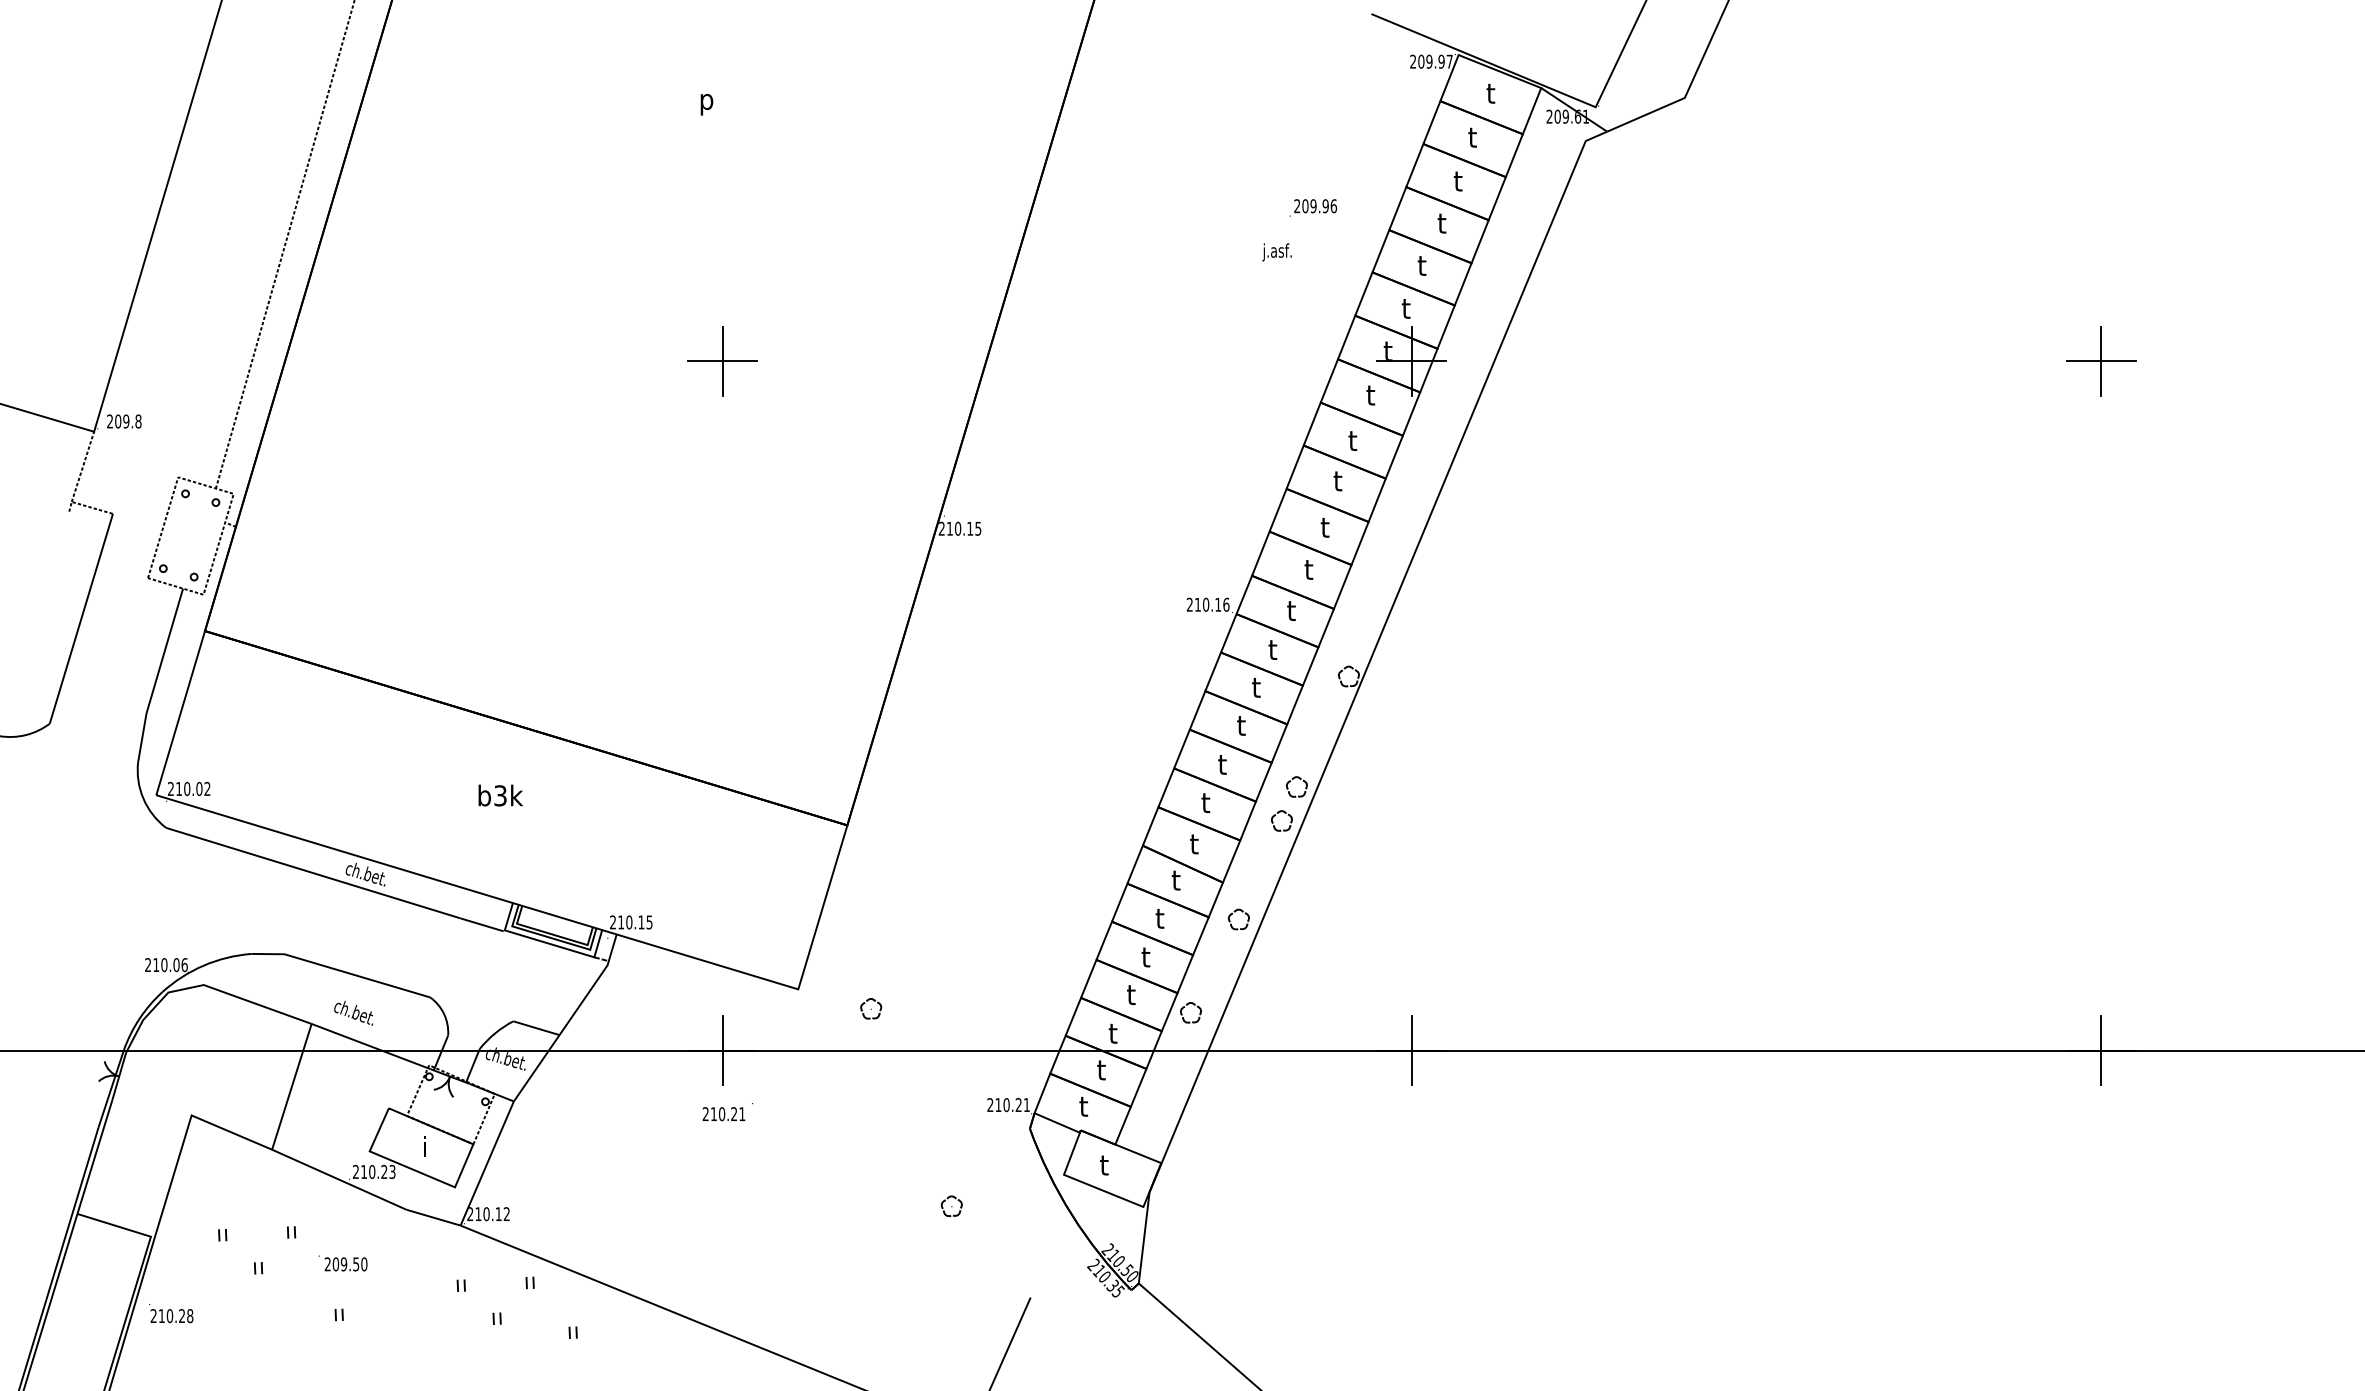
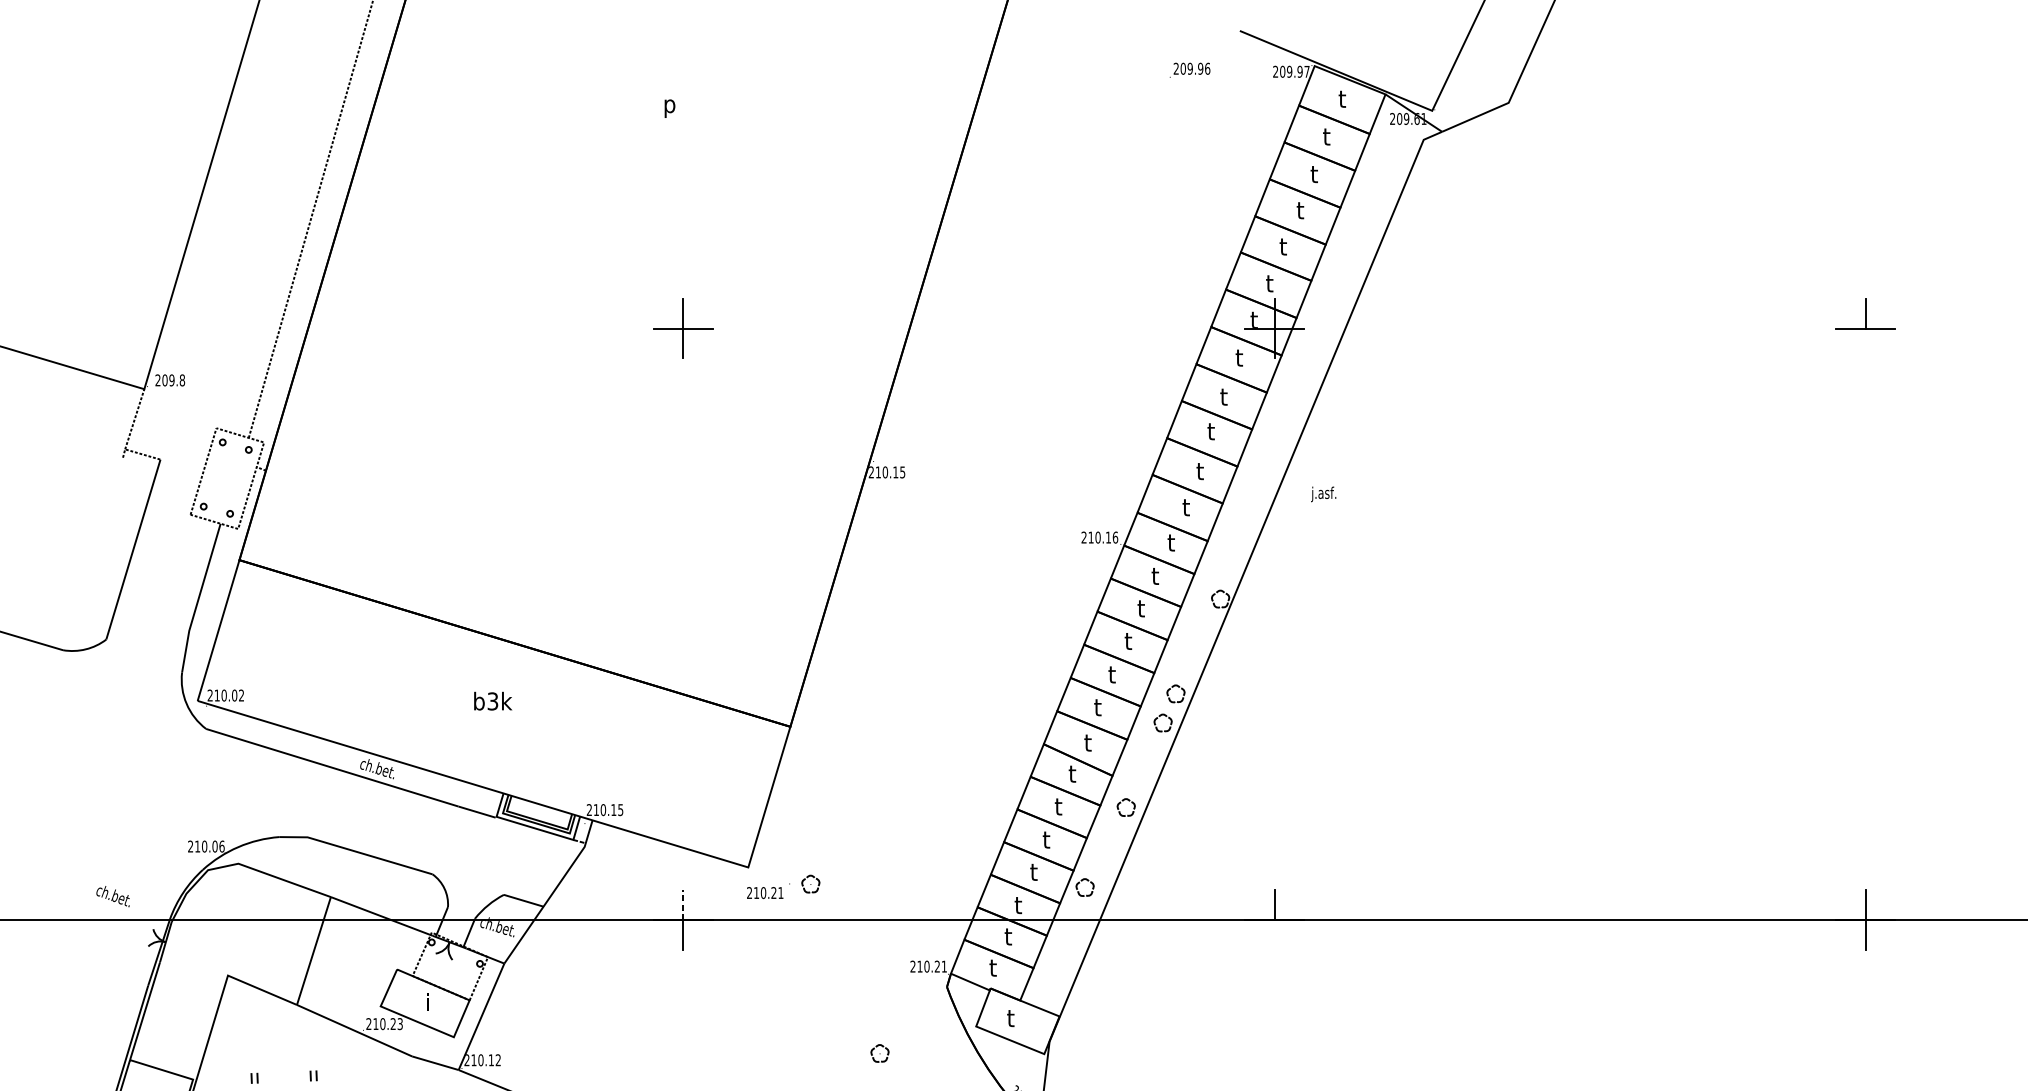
text: (1313, 207) -> (1190, 69), moved
text: (1276, 252) -> (1323, 494), moved
line: (2101, 378) -> (1866, 343), removed
text: (353, 1013) -> (112, 896), moved
line: (722, 1032) -> (683, 904), solid -> dashed
line: (1411, 1067) -> (1274, 934), removed
text: (727, 1112) -> (768, 891), moved

